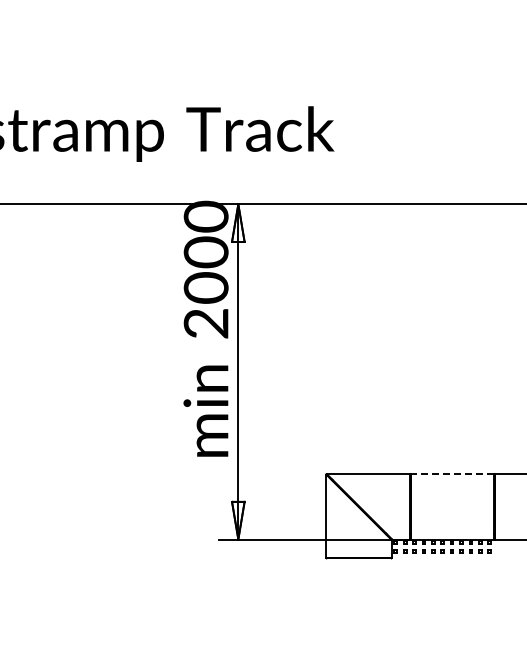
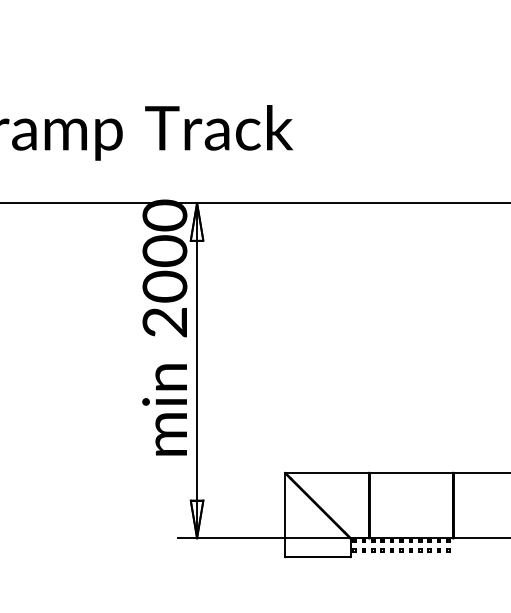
line: (452, 474) -> (411, 473), dashed -> solid

